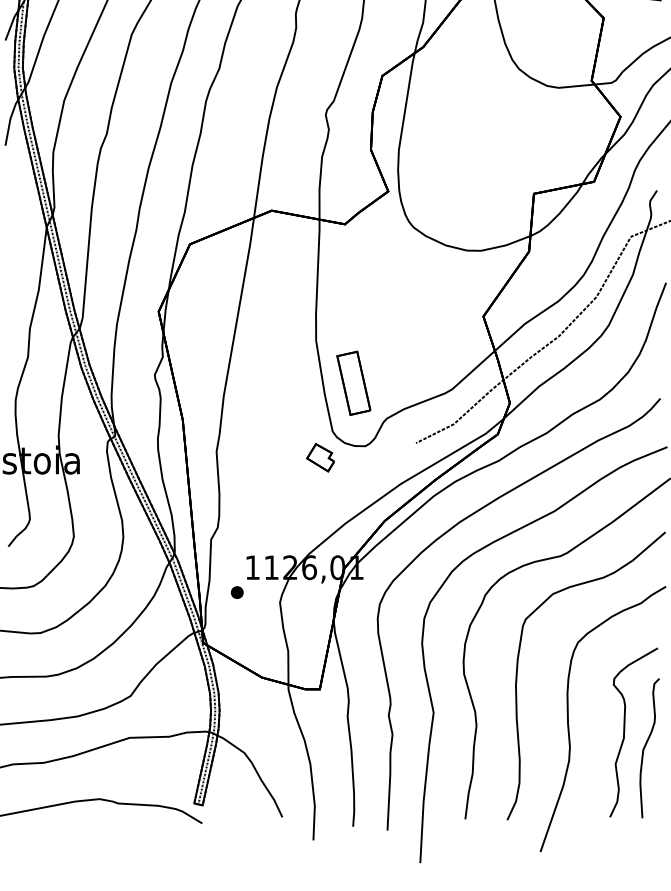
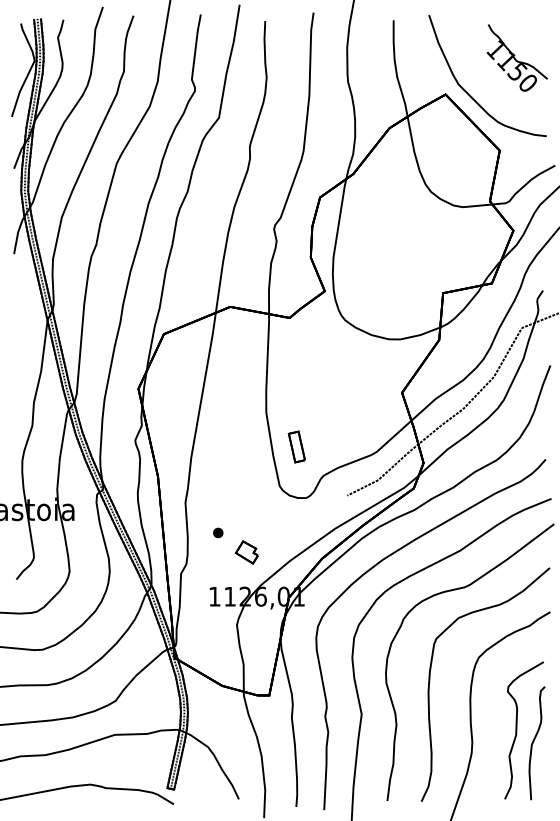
part: (353, 382) -> (296, 446), size x0.6
part: (320, 457) -> (246, 552), moved
part: (237, 592) -> (218, 532), moved

